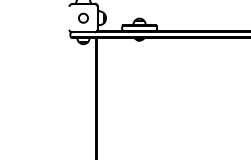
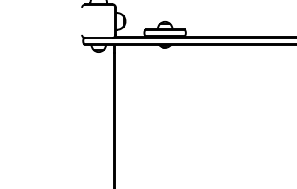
circle: (83, 17) -> (98, 20), removed

